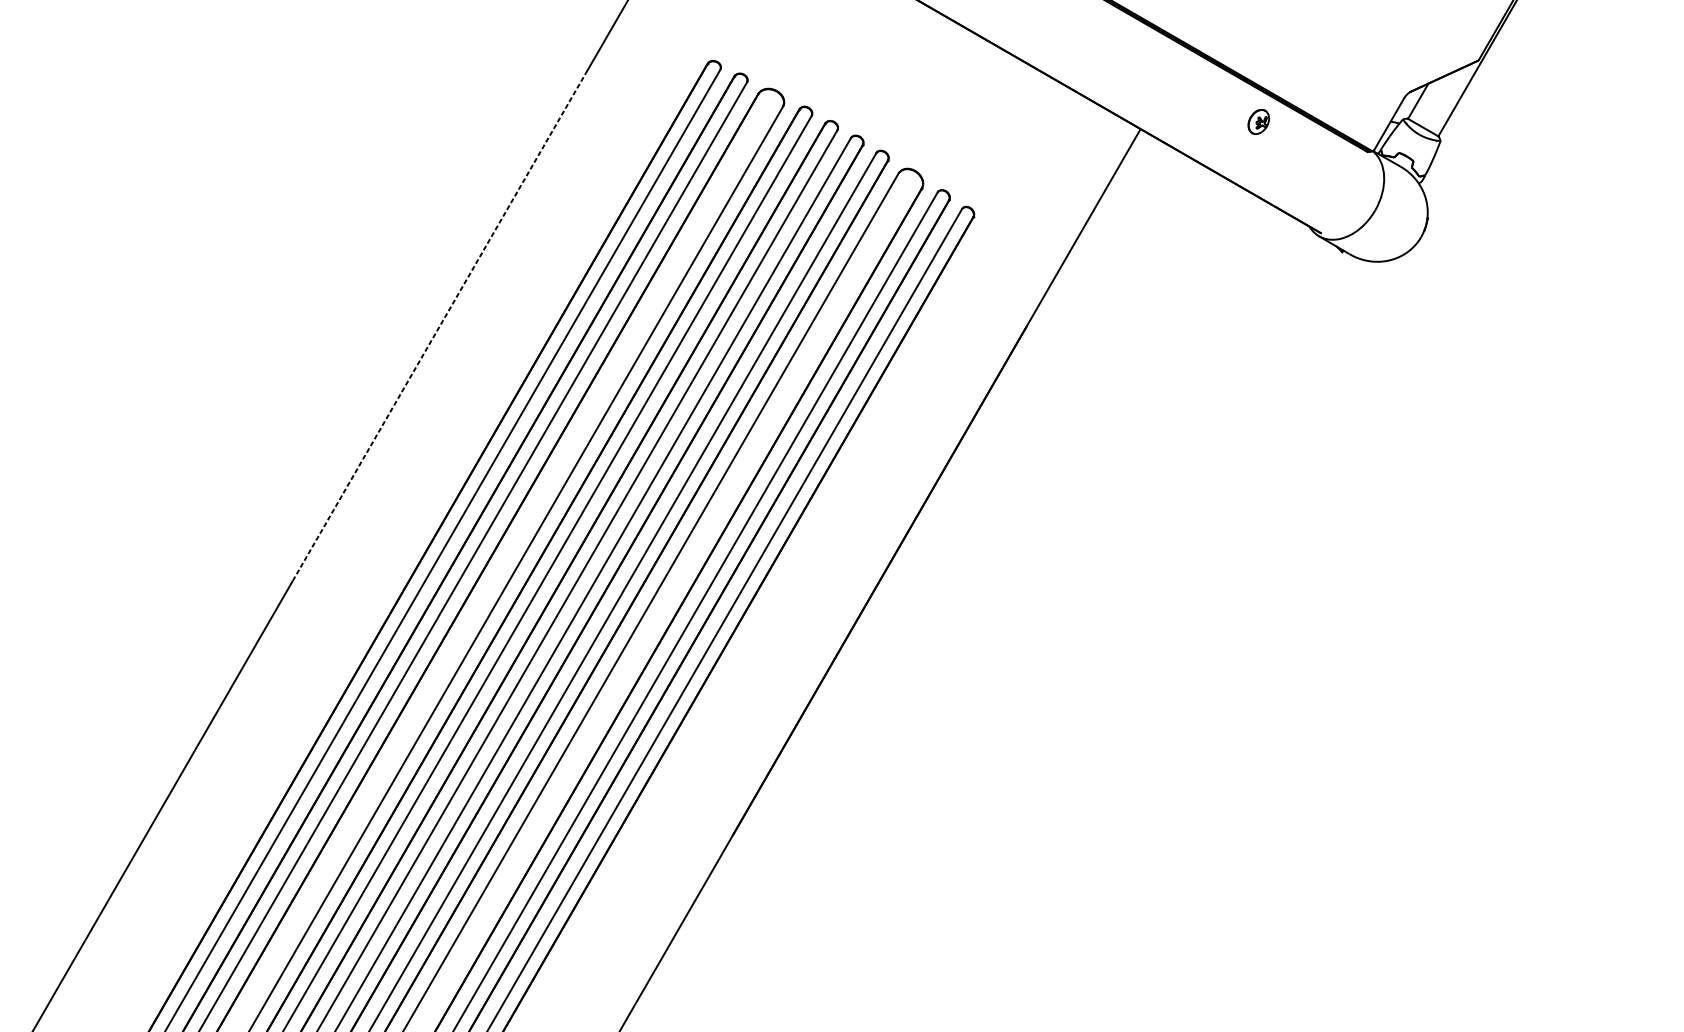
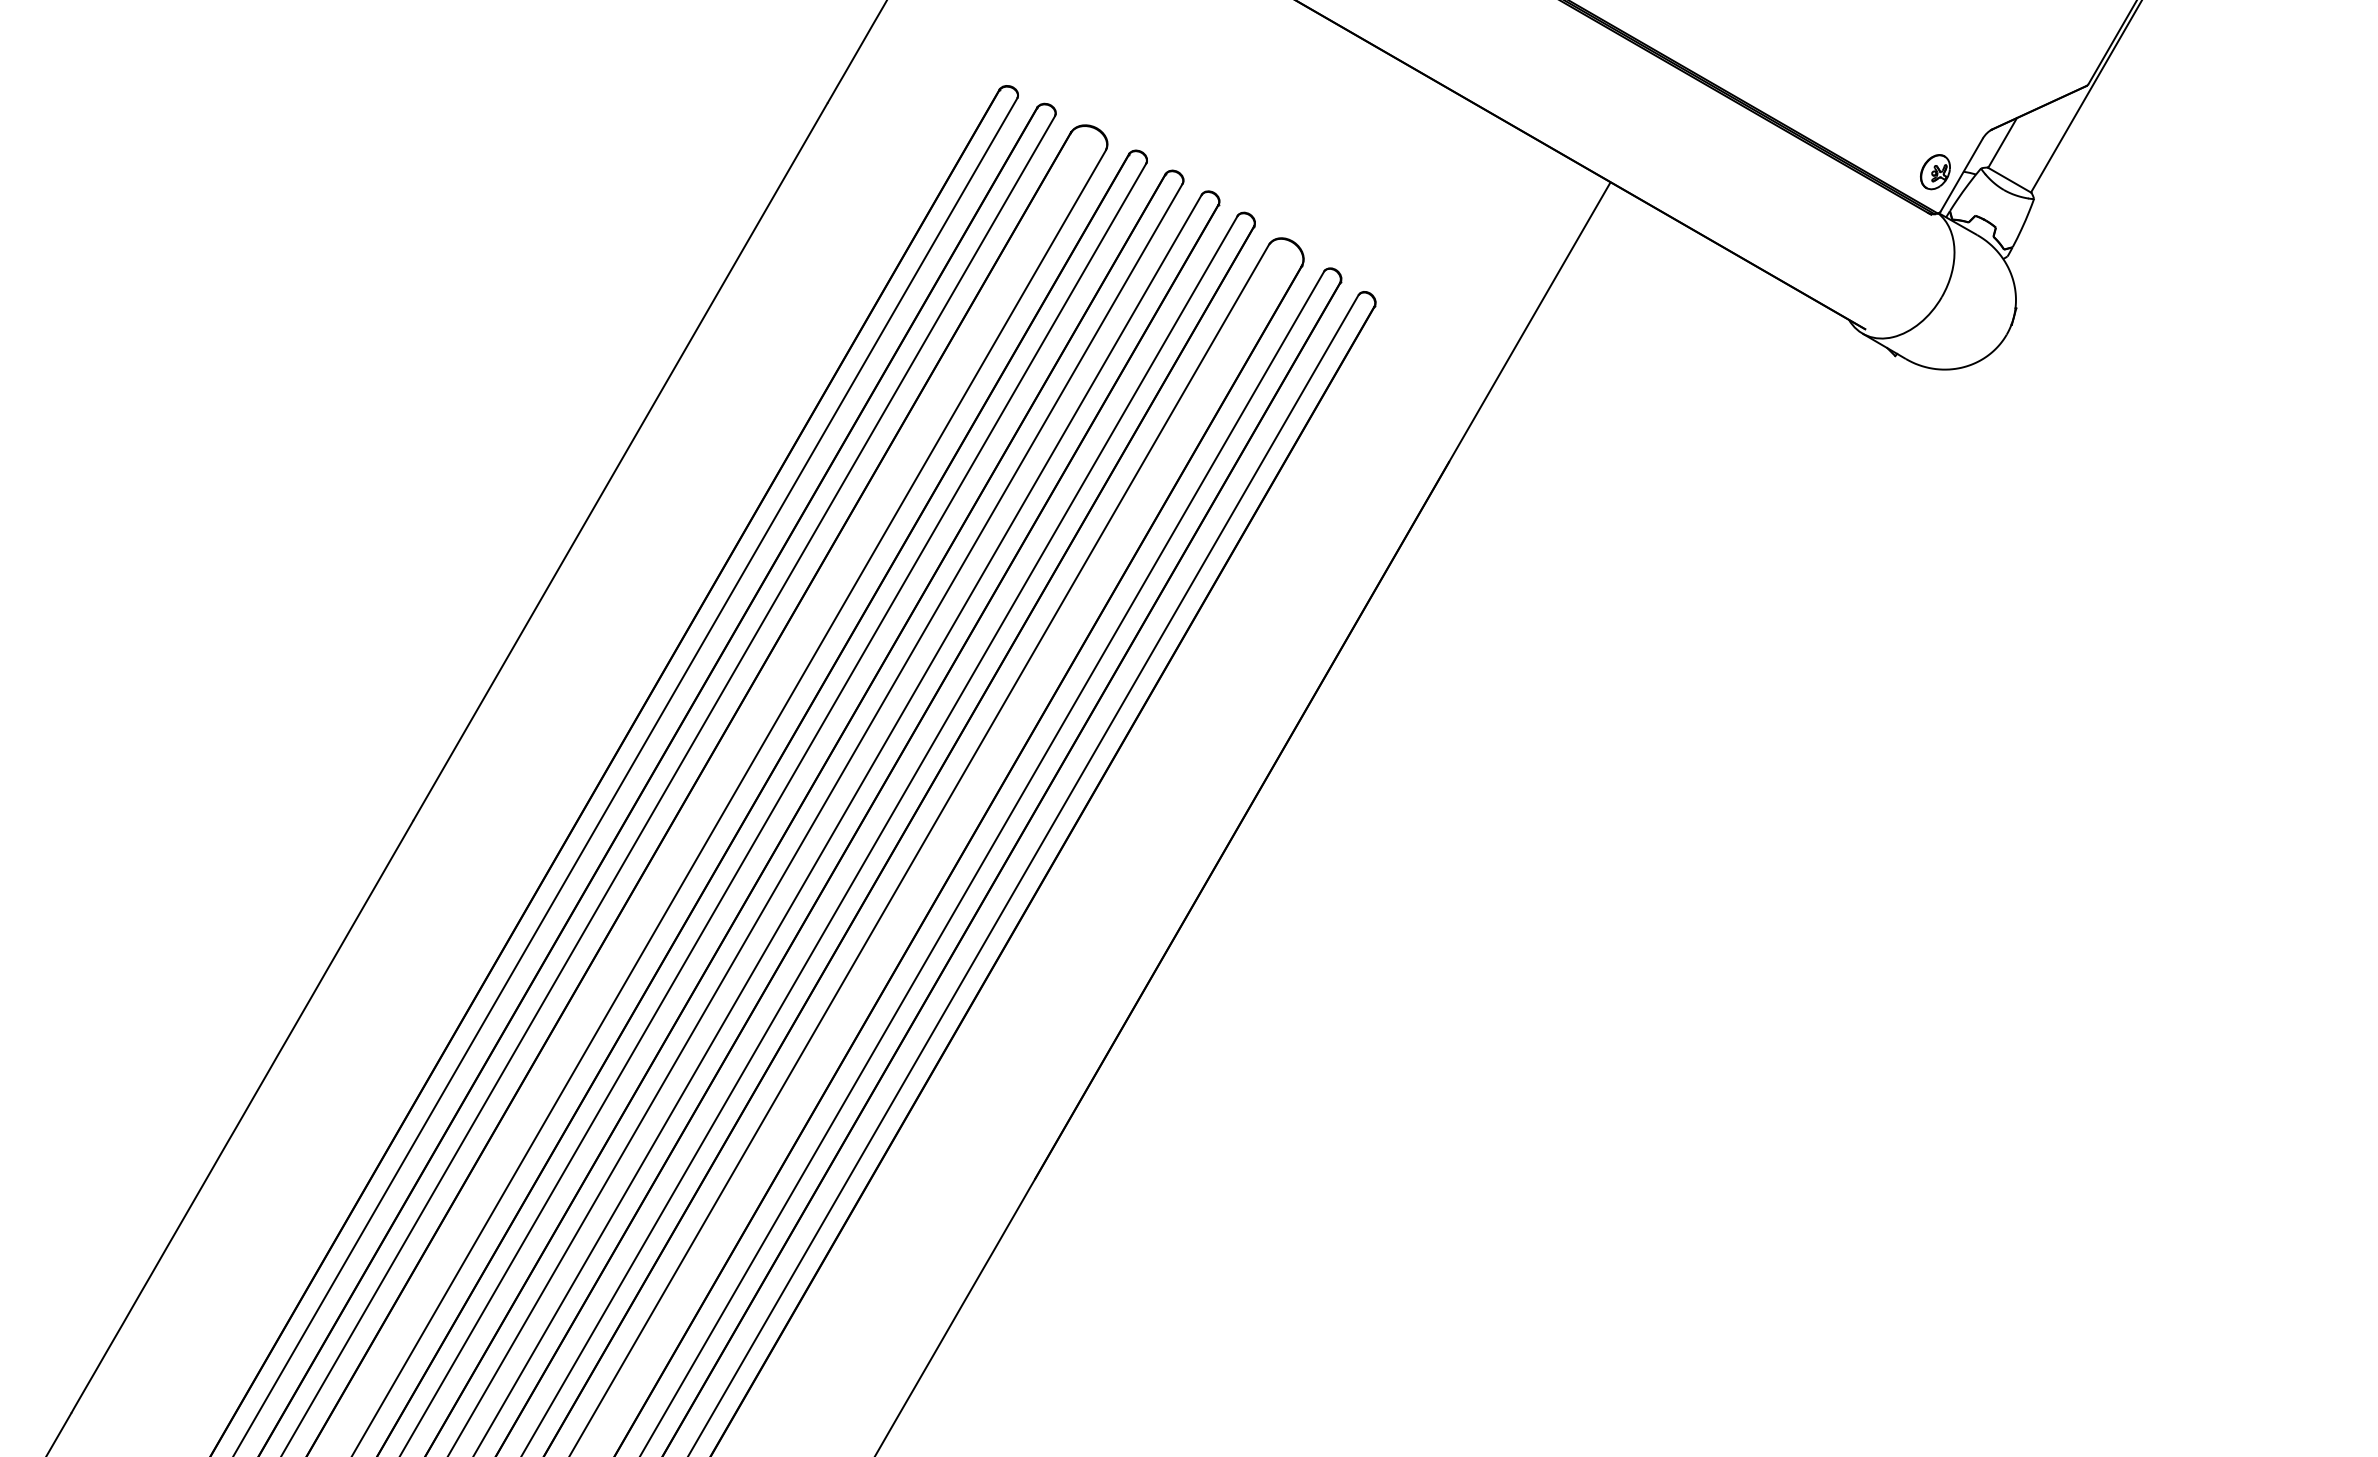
part: (1258, 122) -> (1935, 172), moved
line: (439, 326) -> (620, 461), dashed -> solid

